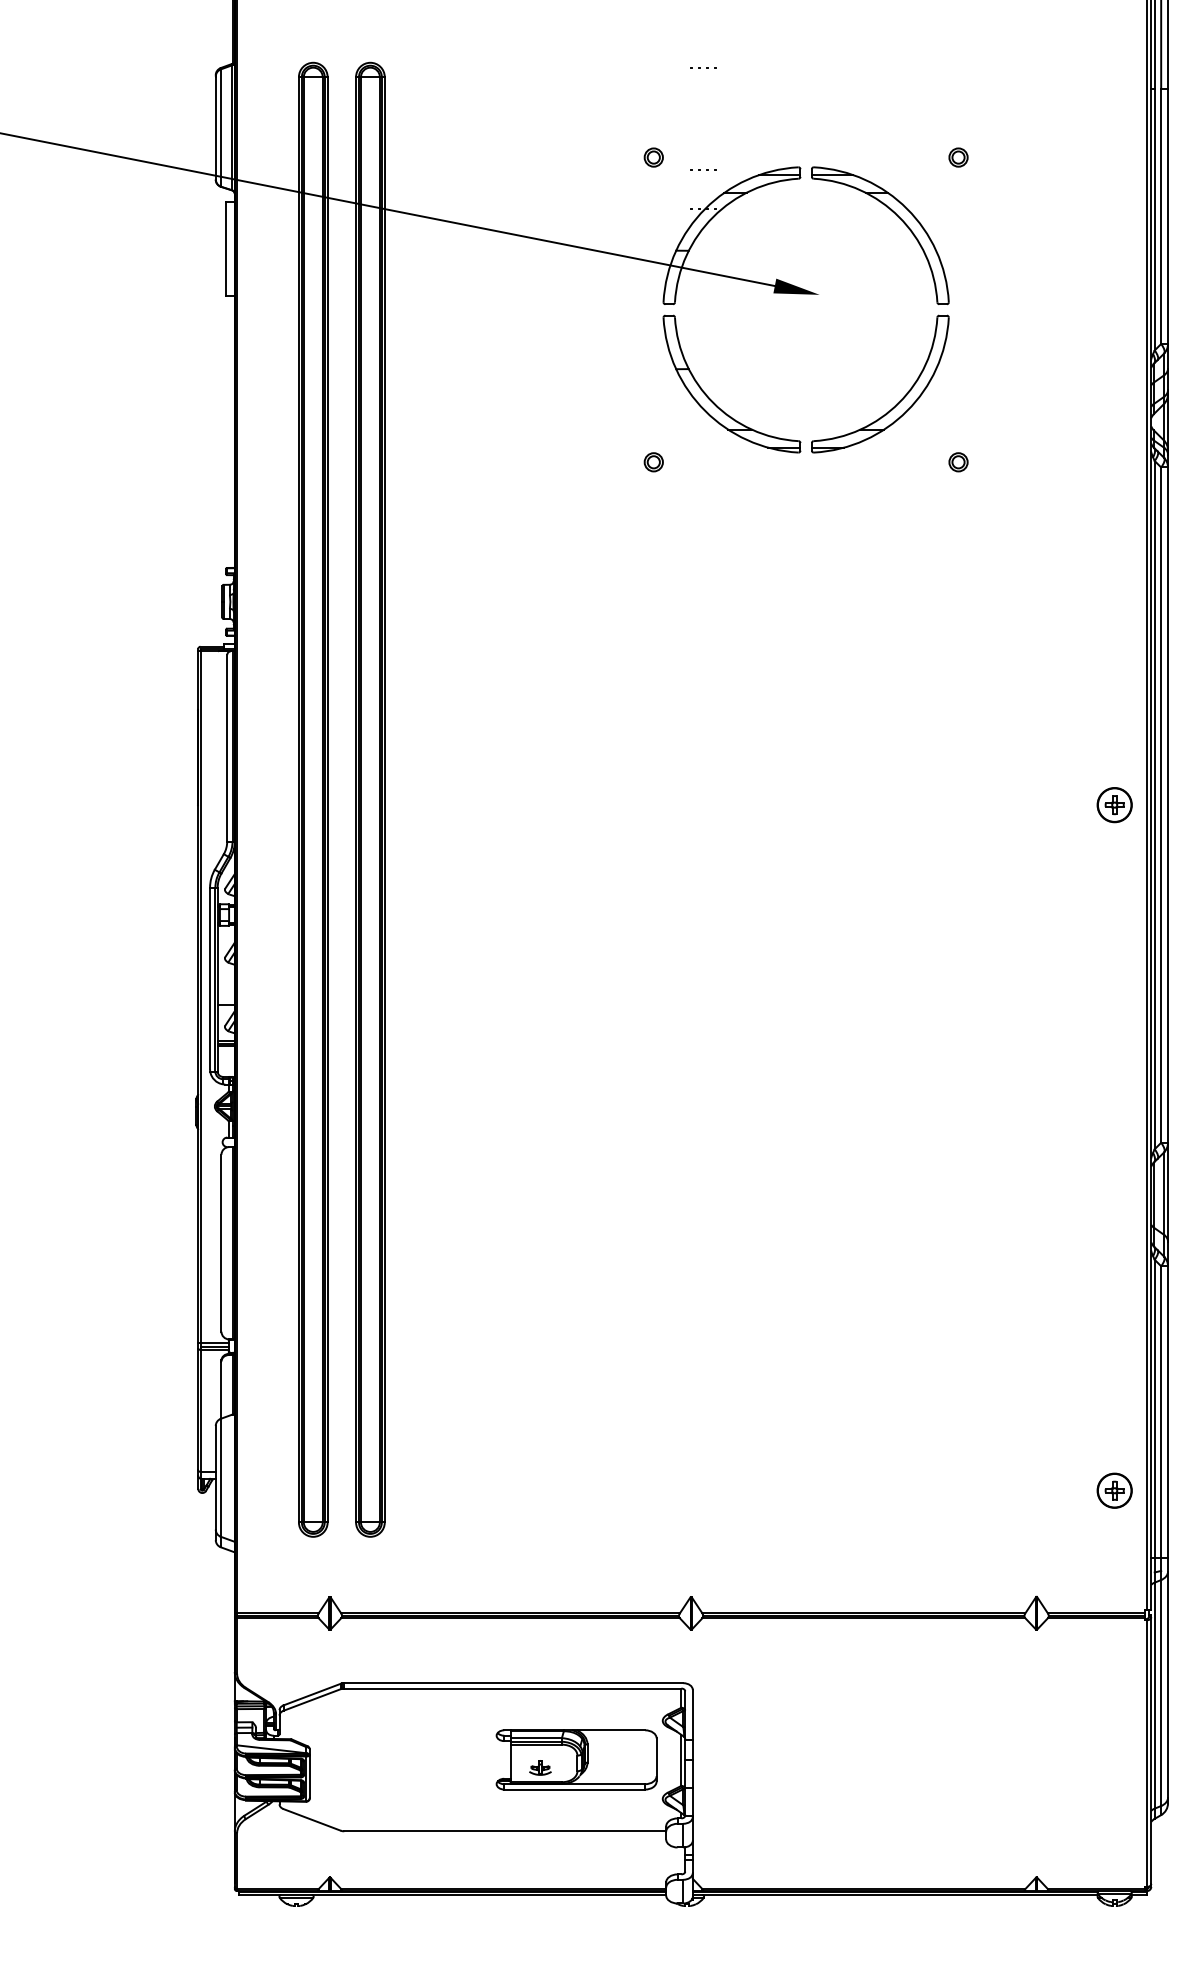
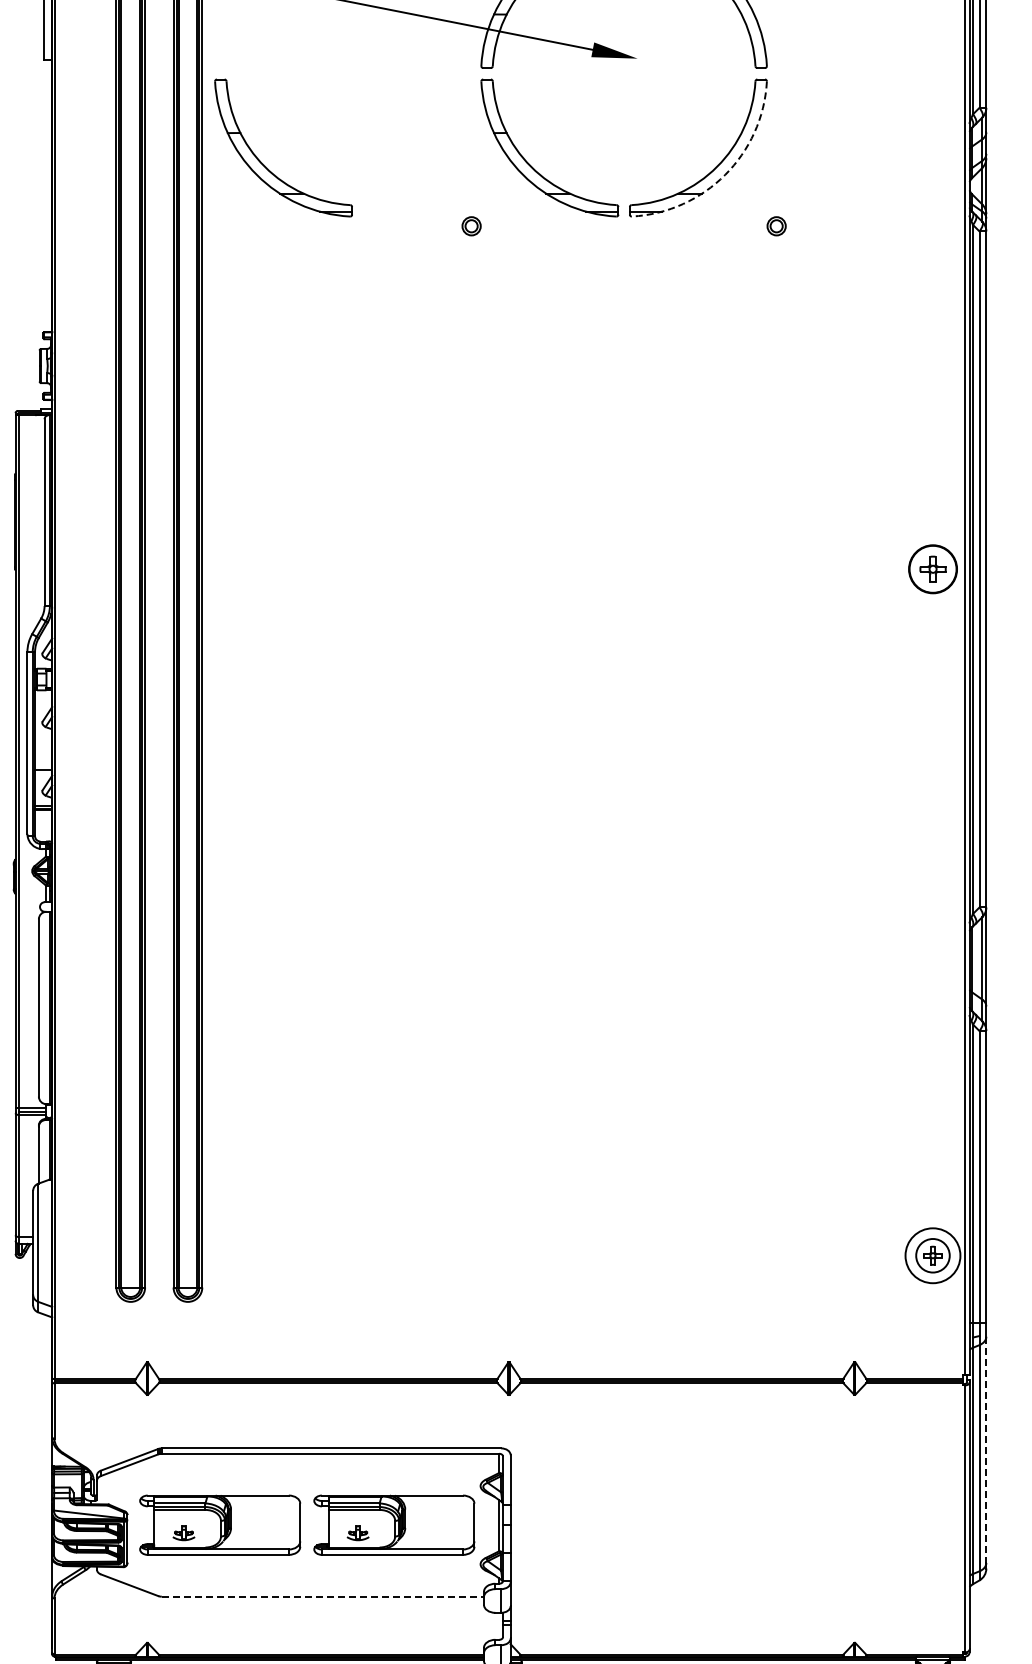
part: (447, 401) -> (265, 165), added
arc: (907, 410) -> (725, 174), solid -> dashed
part: (1114, 805) -> (932, 569), size x1.4
circle: (1114, 1490) -> (932, 1255), size x1.6
line: (1168, 1684) -> (986, 1449), solid -> dashed
part: (402, 1759) -> (220, 1524), added
line: (505, 1831) -> (323, 1596), solid -> dashed

